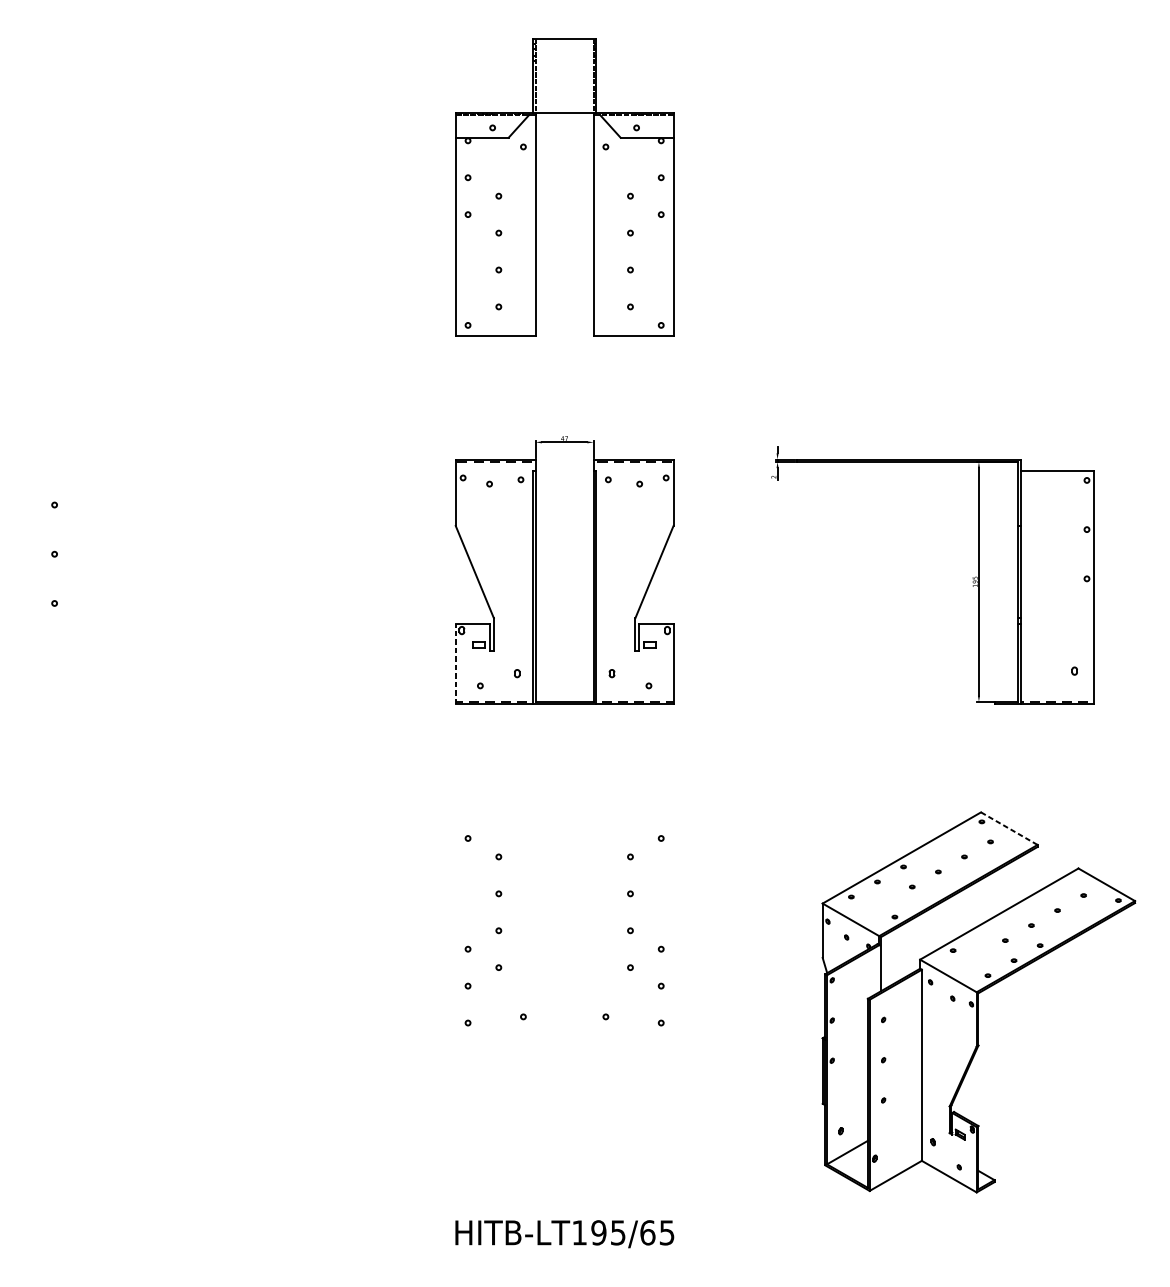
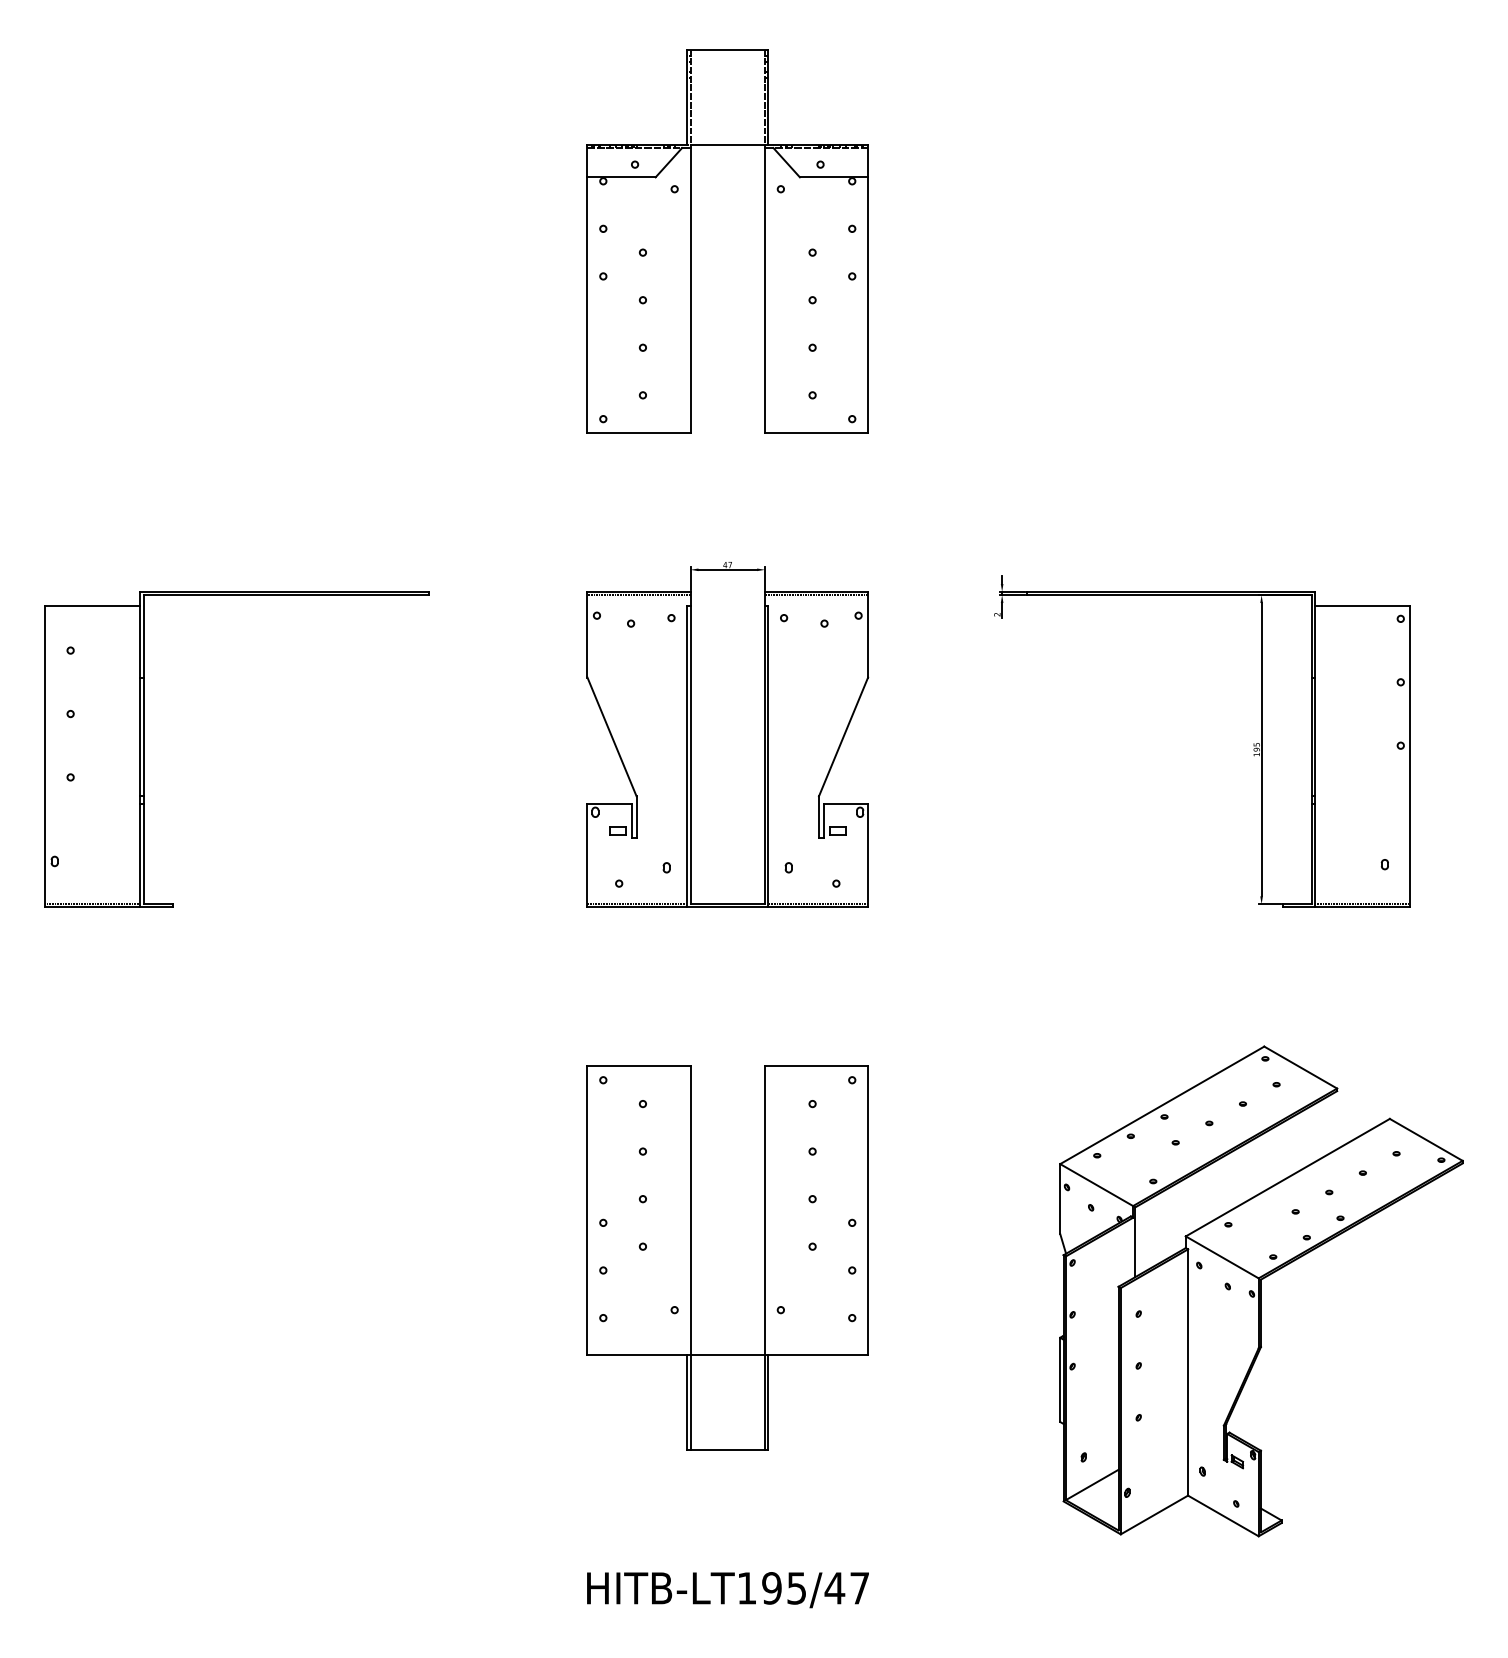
part: (111, 581) -> (144, 749), added
line: (455, 664) -> (587, 855), dashed -> solid
line: (1009, 828) -> (1301, 1067), dashed -> solid
part: (536, 976) -> (691, 1257), added
text: (656, 1232) -> (846, 1588), HITB-LT195/65 -> HITB-LT195/47

